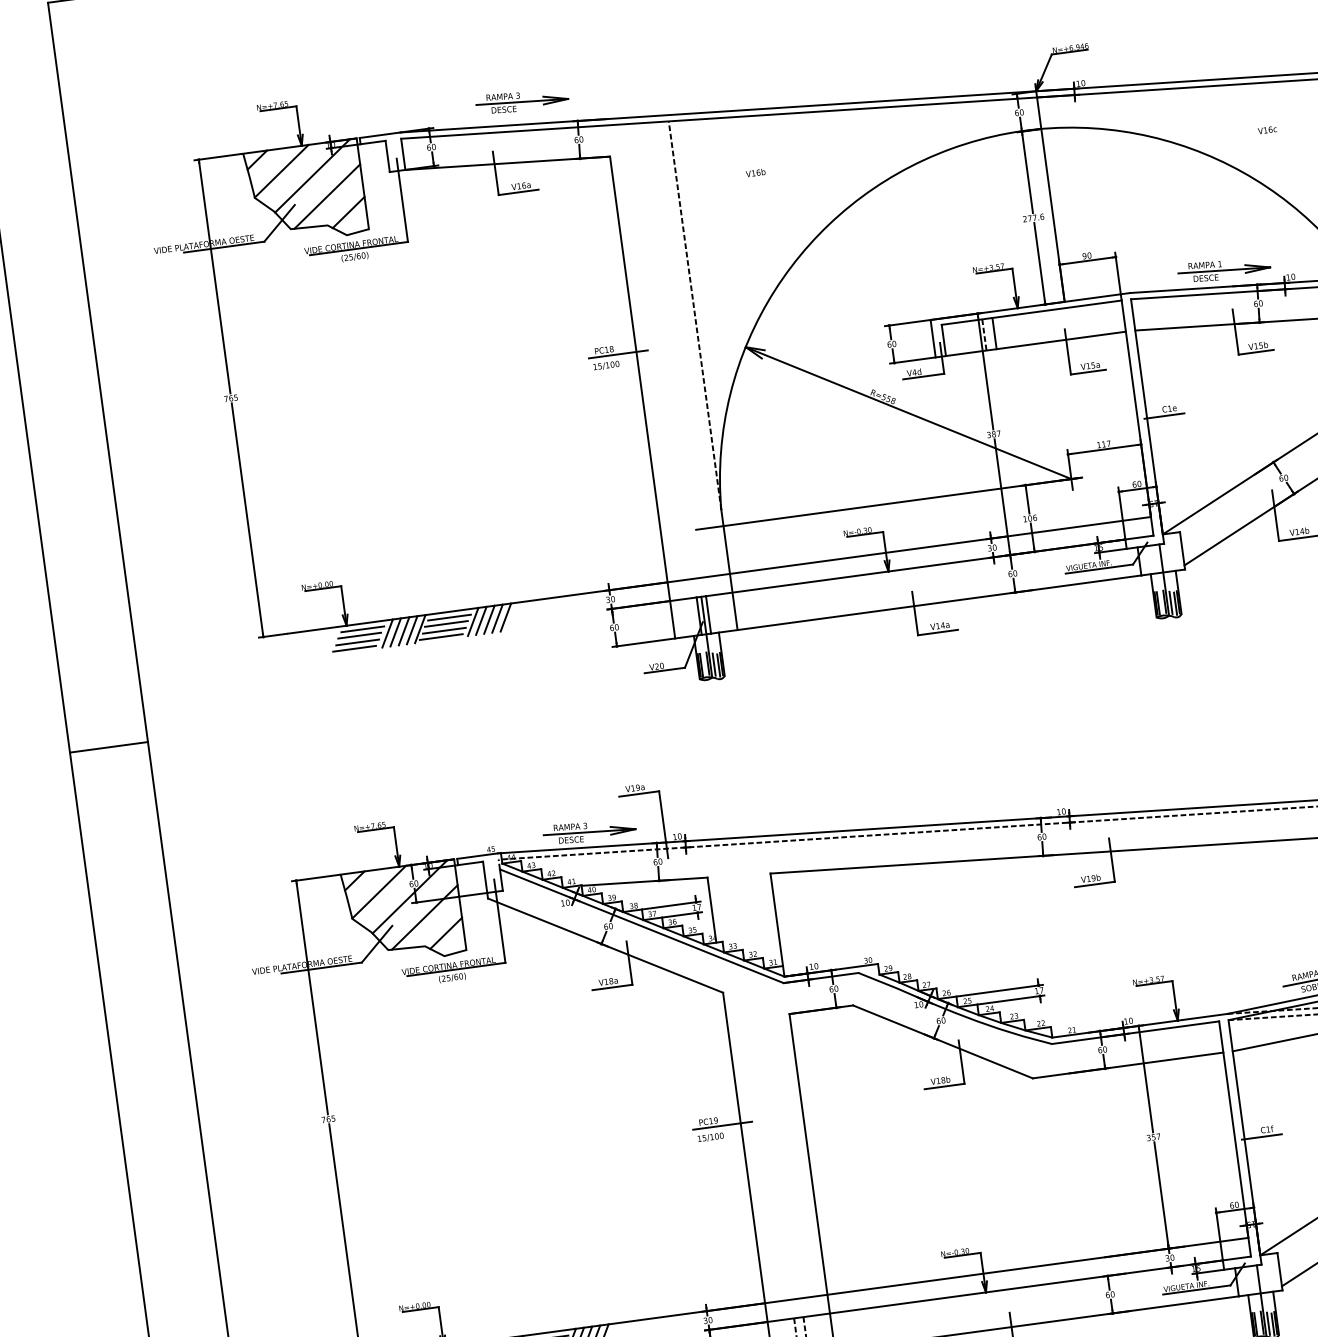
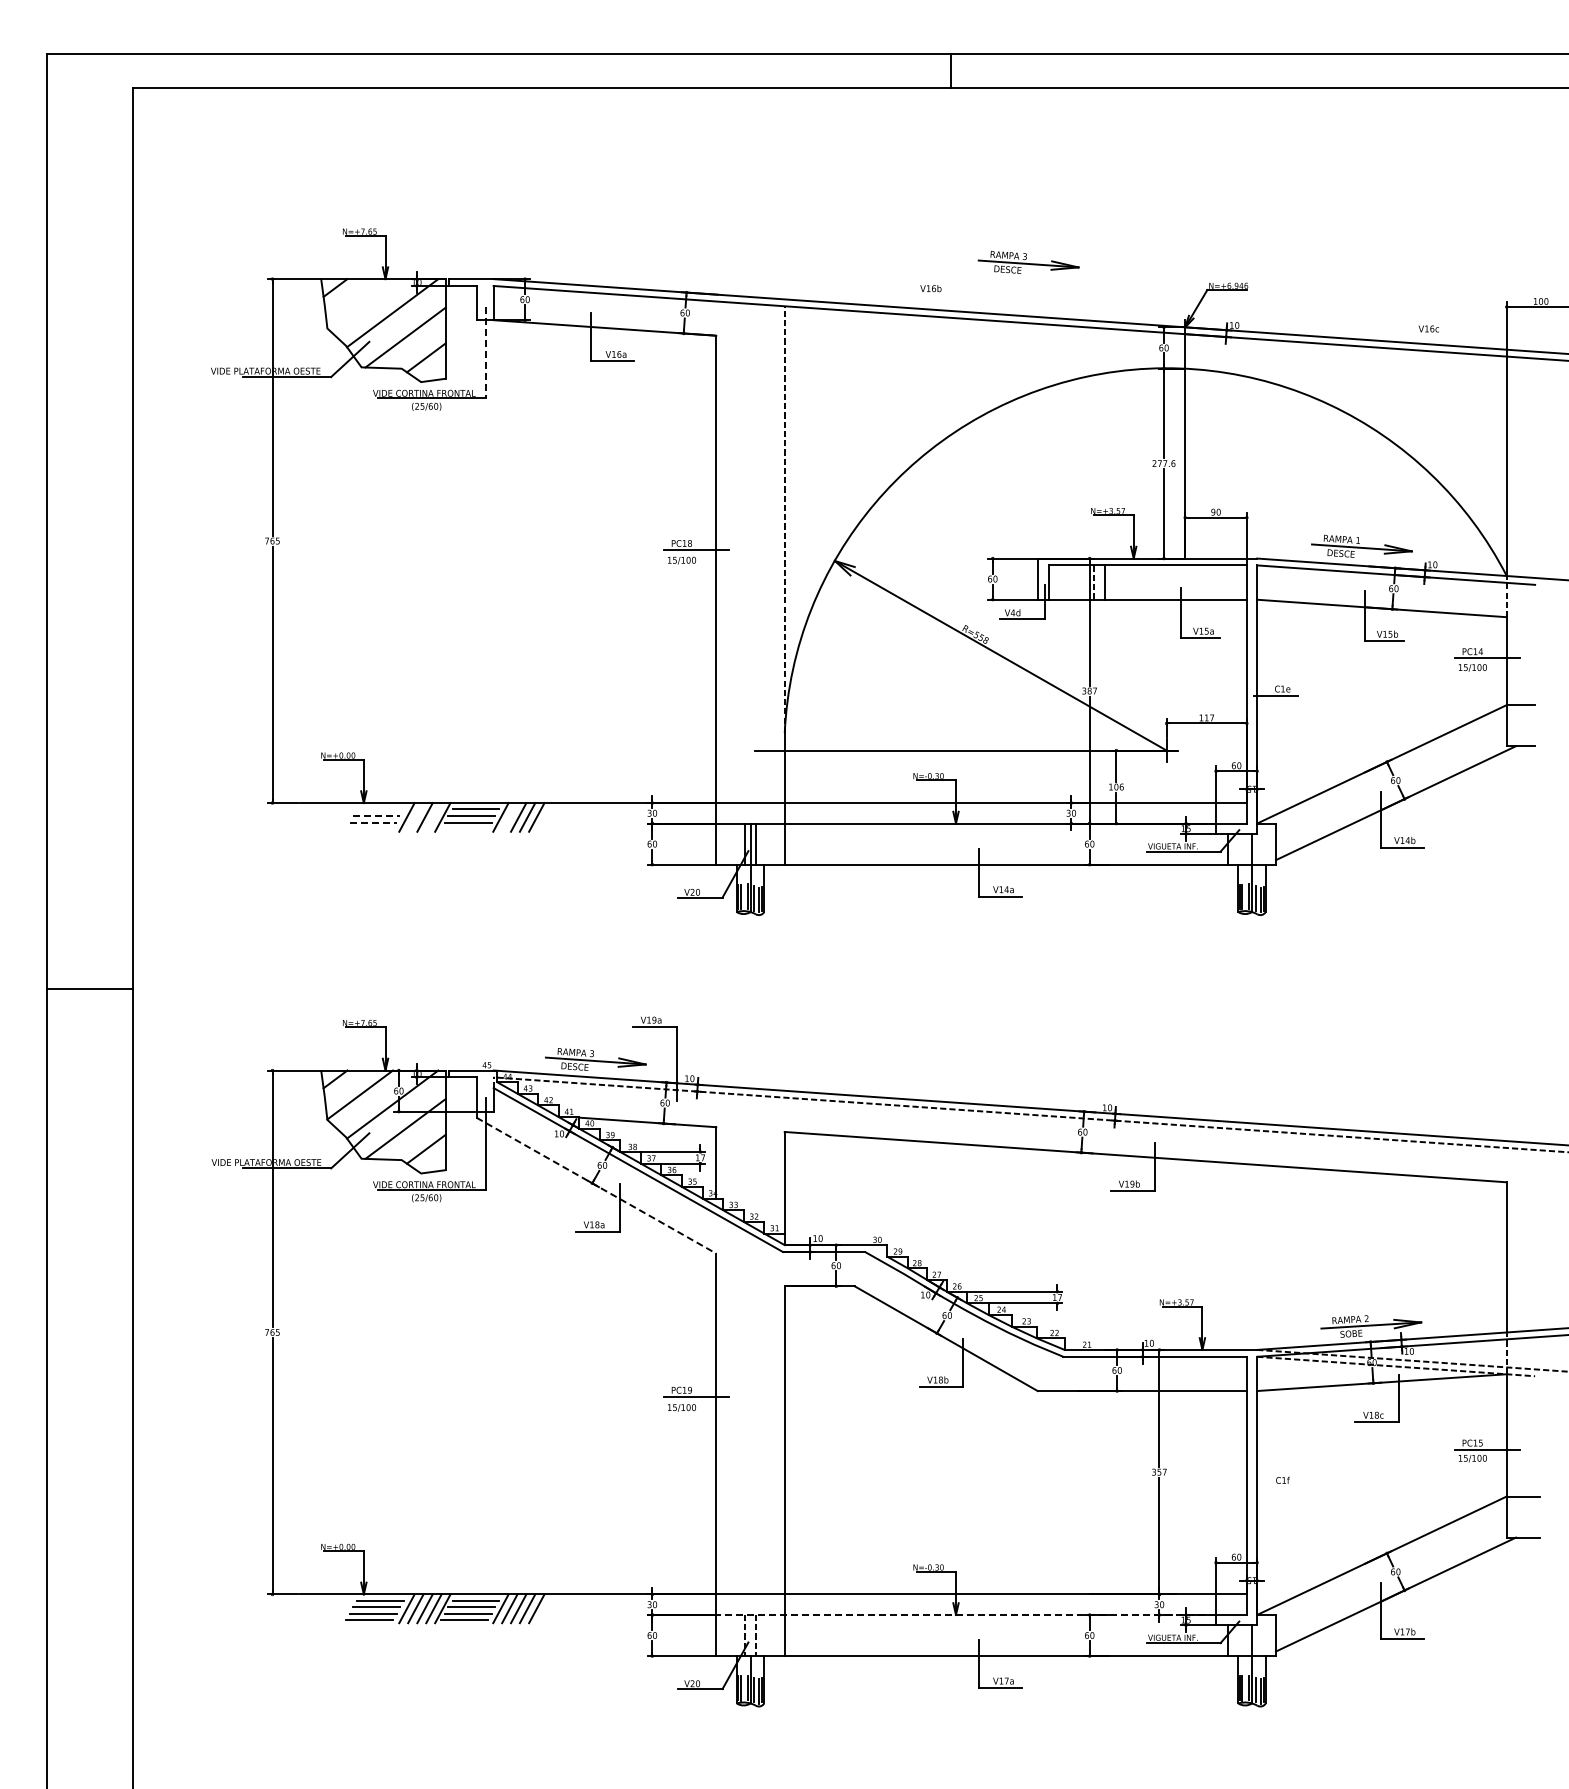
part: (521, 100) -> (1028, 262), moved
text: (1267, 129) -> (1428, 328), moved
line: (282, 171) -> (360, 303), removed
text: (755, 172) -> (930, 288), moved
line: (401, 200) -> (485, 352), solid -> dashed
line: (481, 620) -> (509, 817), removed
line: (362, 629) -> (380, 809), removed
line: (411, 630) -> (433, 817), removed
line: (395, 632) -> (415, 817), removed
line: (360, 635) -> (377, 815), solid -> dashed
line: (440, 637) -> (463, 829), removed
line: (357, 642) -> (373, 822), solid -> dashed
line: (354, 649) -> (368, 829), removed
line: (108, 747) -> (89, 989), moved
line: (605, 945) -> (596, 1185), solid -> dashed
line: (1262, 1136) -> (1276, 1487), removed
line: (995, 1290) -> (966, 1614), solid -> dashed

